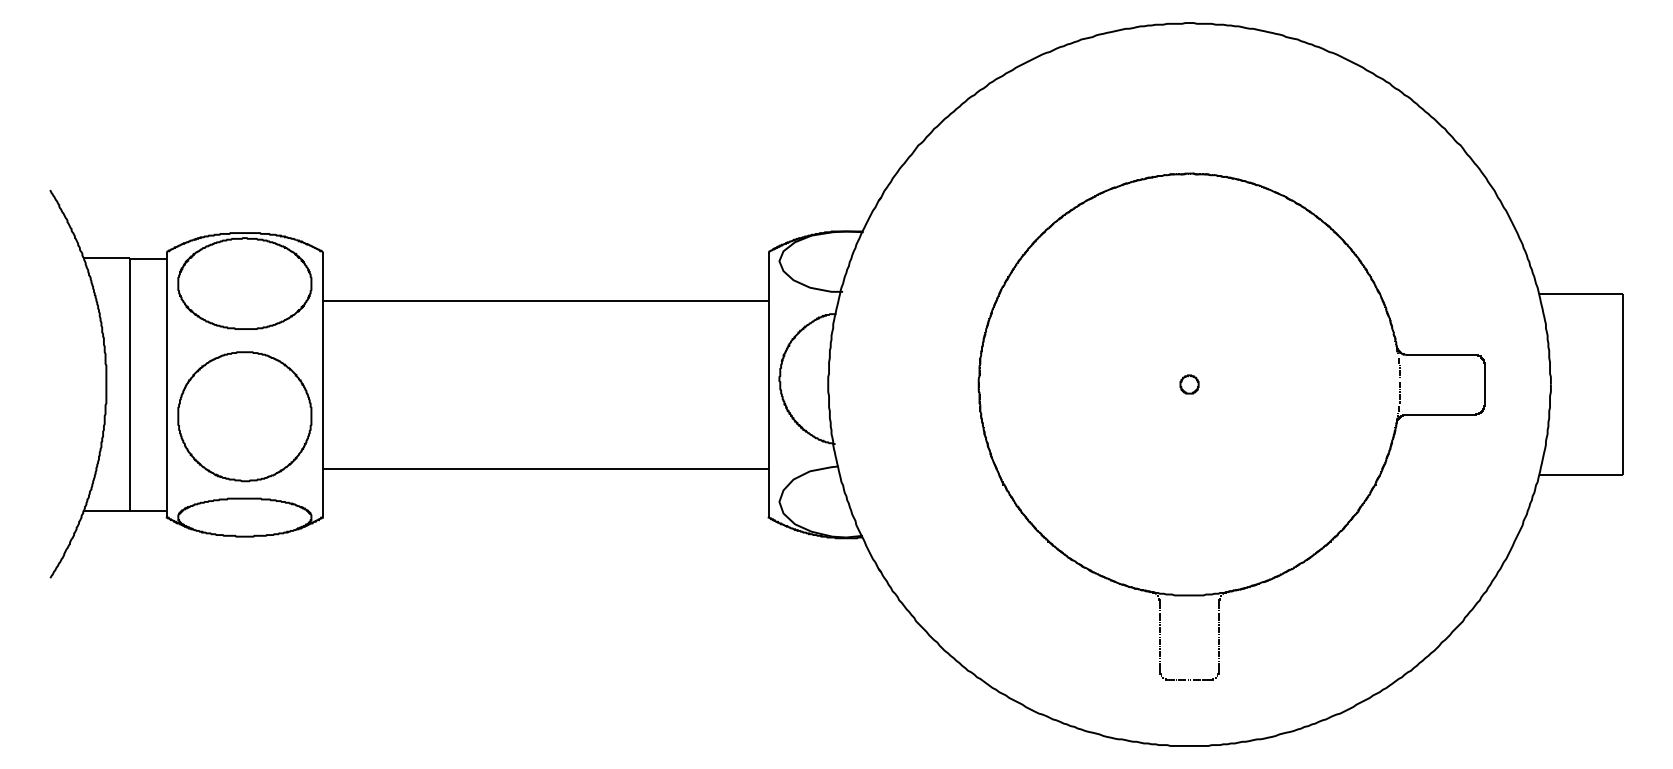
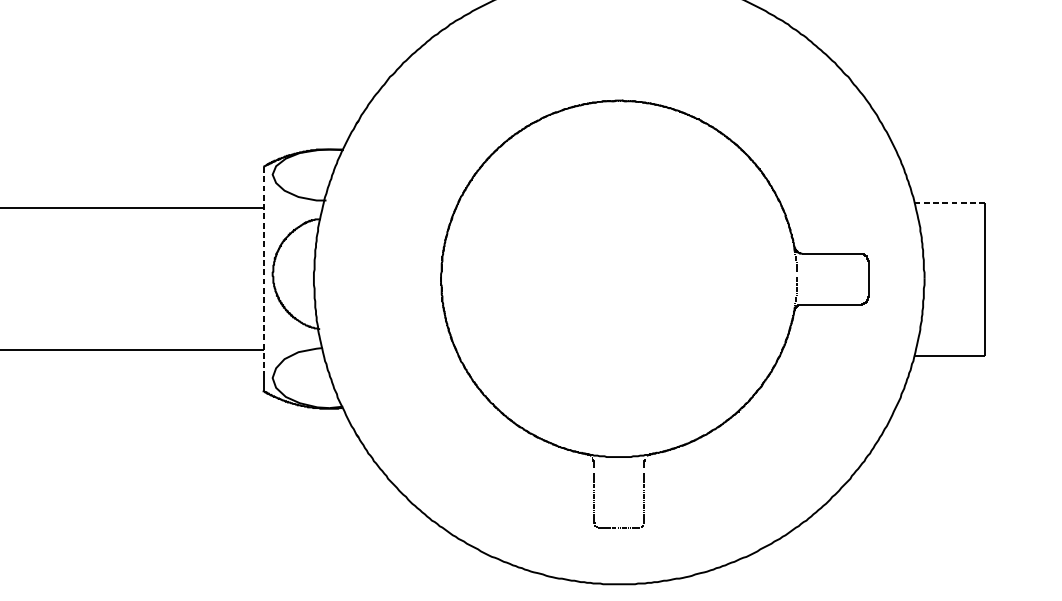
line: (1581, 294) -> (950, 202), solid -> dashed
line: (768, 374) -> (263, 270), solid -> dashed
part: (1189, 384) -> (619, 278), removed

